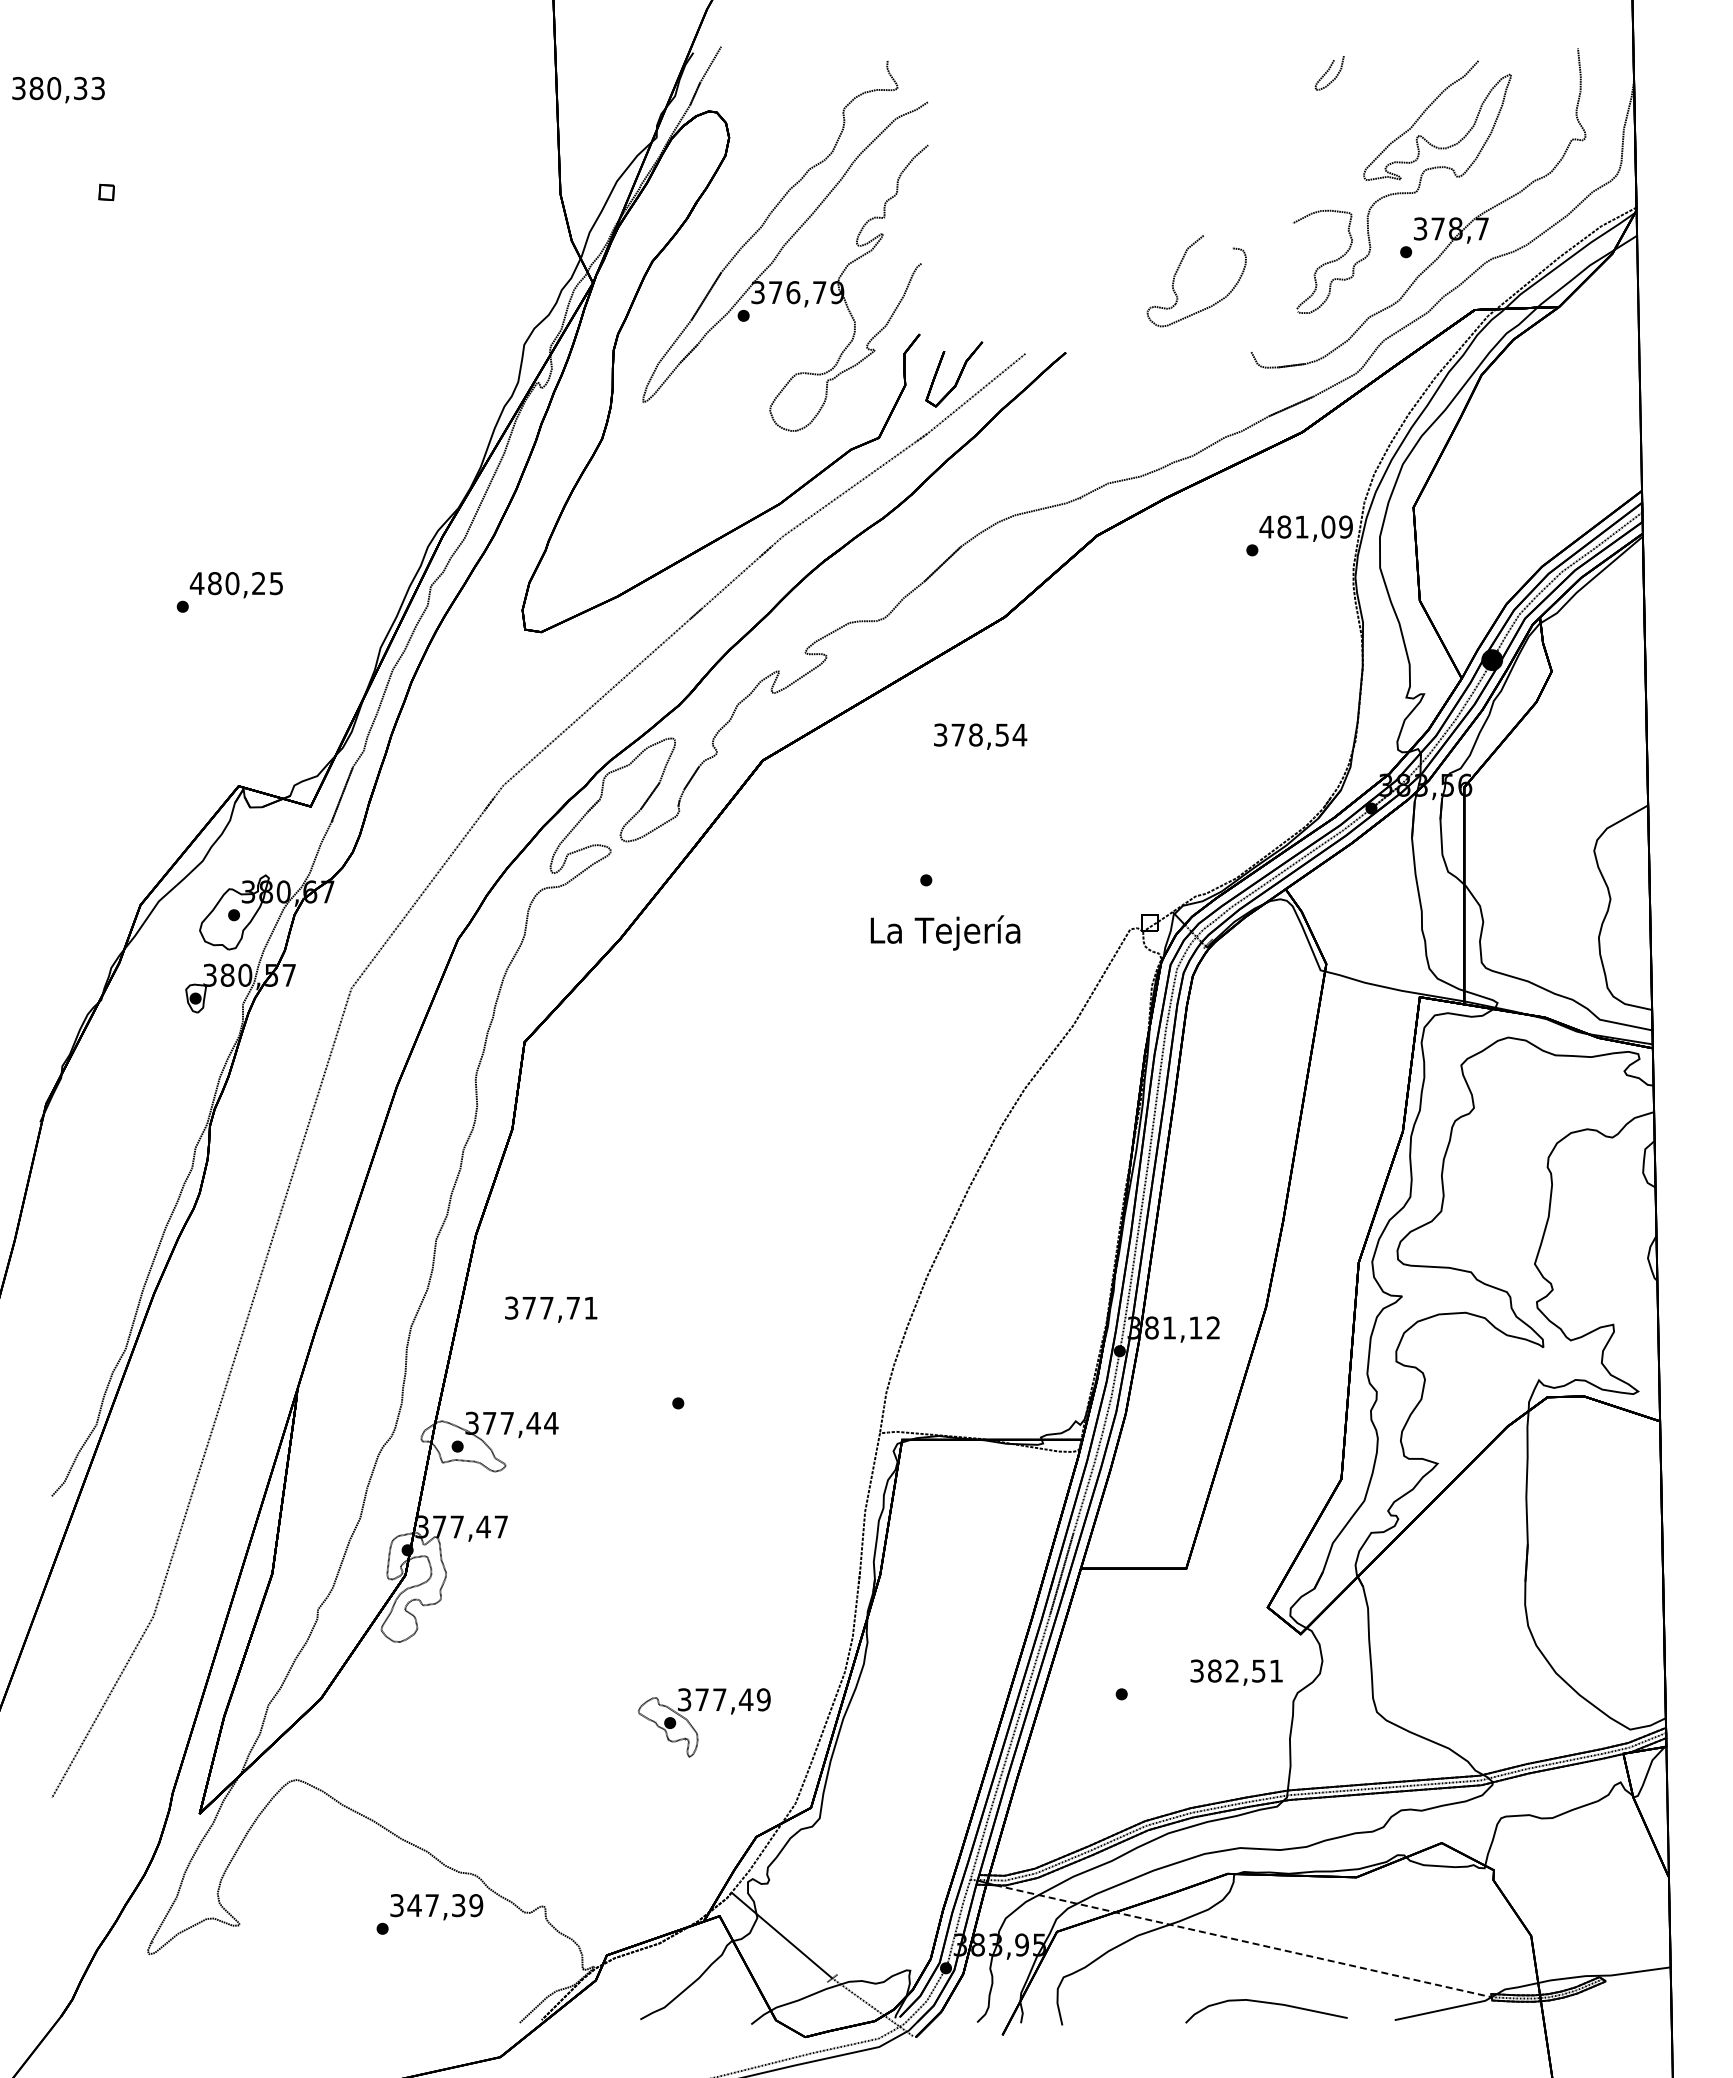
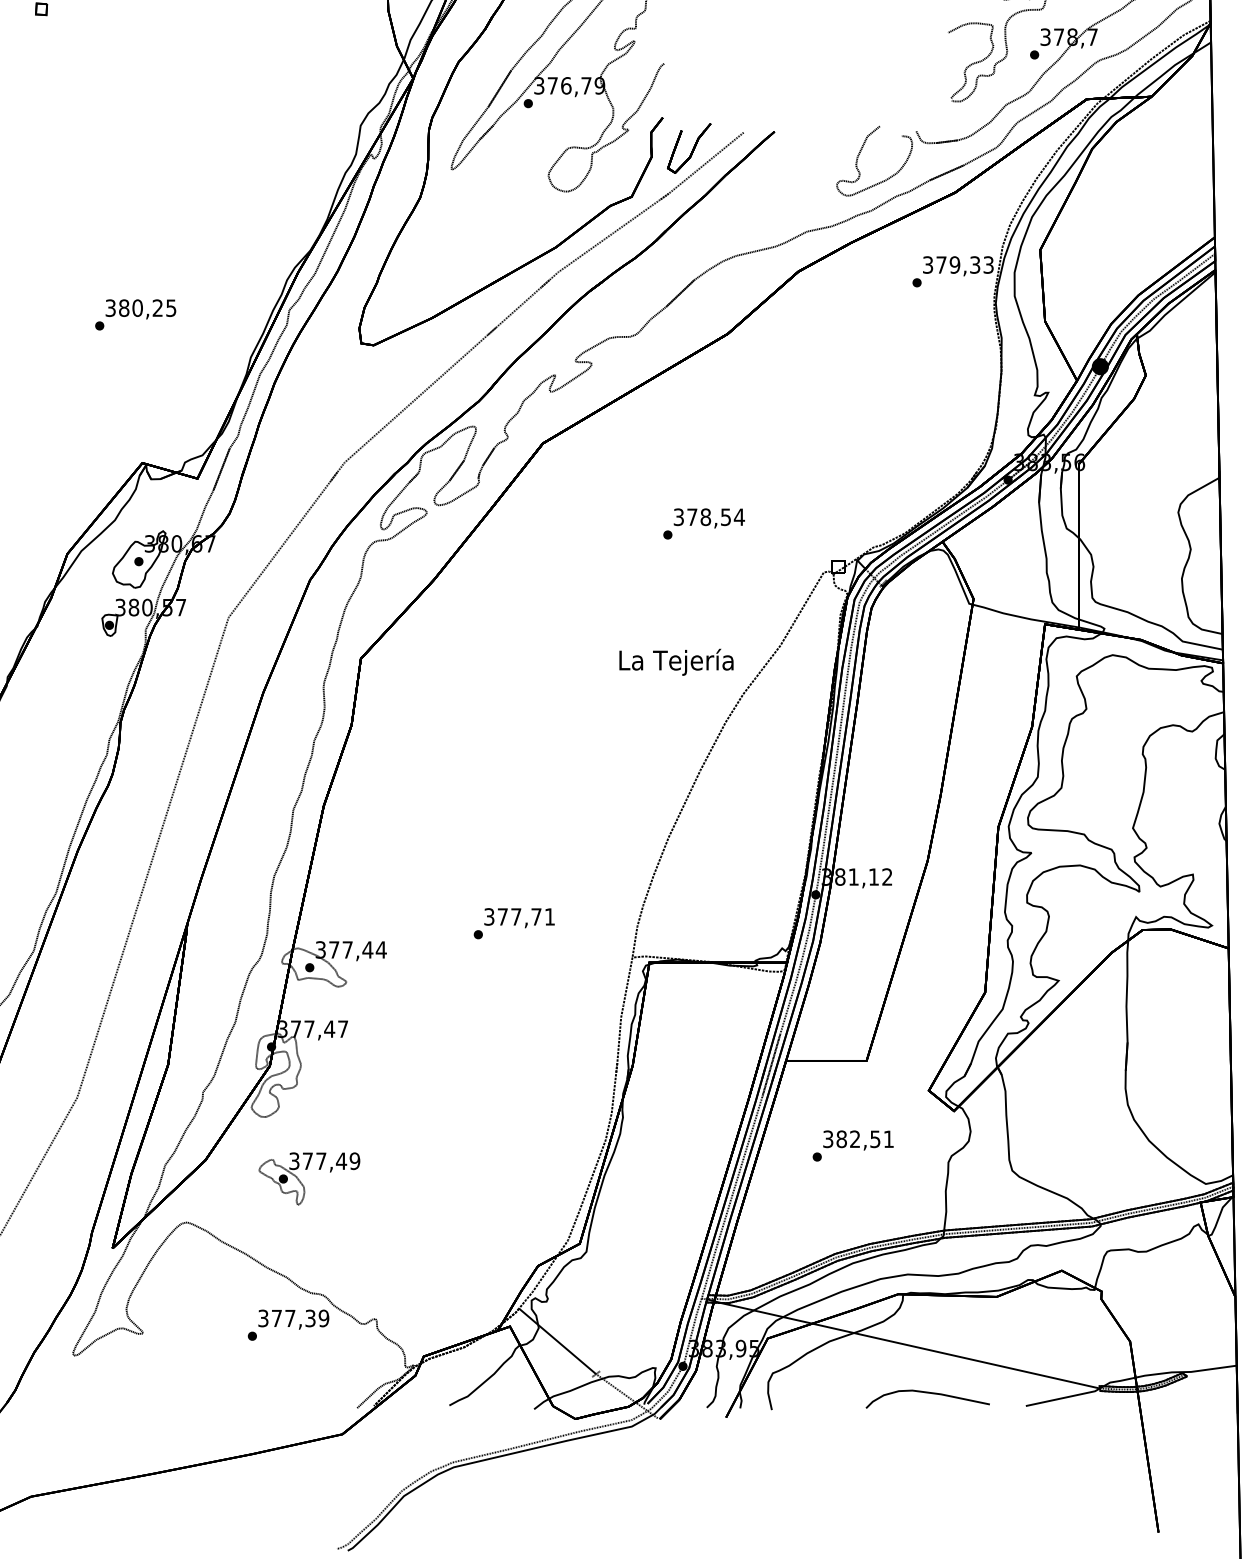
part: (1177, 272) -> (859, 154), moved
text: (1305, 526) -> (957, 264), 481,09 -> 379,33
text: (196, 583) -> (110, 308), 480,25 -> 380,25
text: (980, 736) -> (709, 518), moved
text: (945, 932) -> (676, 661), moved
text: (551, 1309) -> (519, 917), moved
text: (1236, 1672) -> (858, 1140), moved
part: (695, 1729) -> (302, 1183), moved
text: (414, 1905) -> (276, 1318), 347,39 -> 377,39
line: (1243, 1941) -> (910, 1345), dashed -> solid

